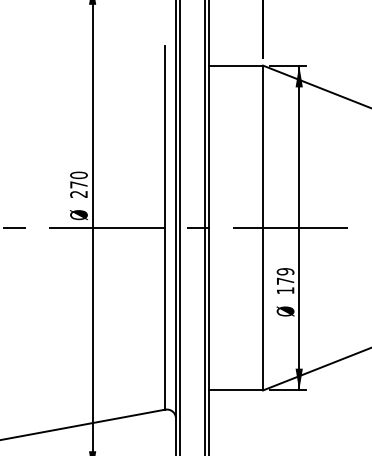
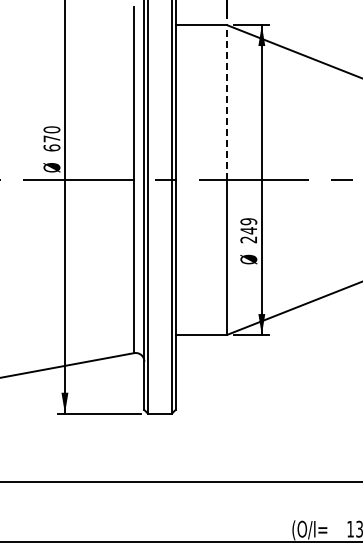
line: (263, 146) -> (227, 102), solid -> dashed
text: (78, 193) -> (51, 147), 270 -> 670
text: (285, 286) -> (248, 235), 179 -> 249

